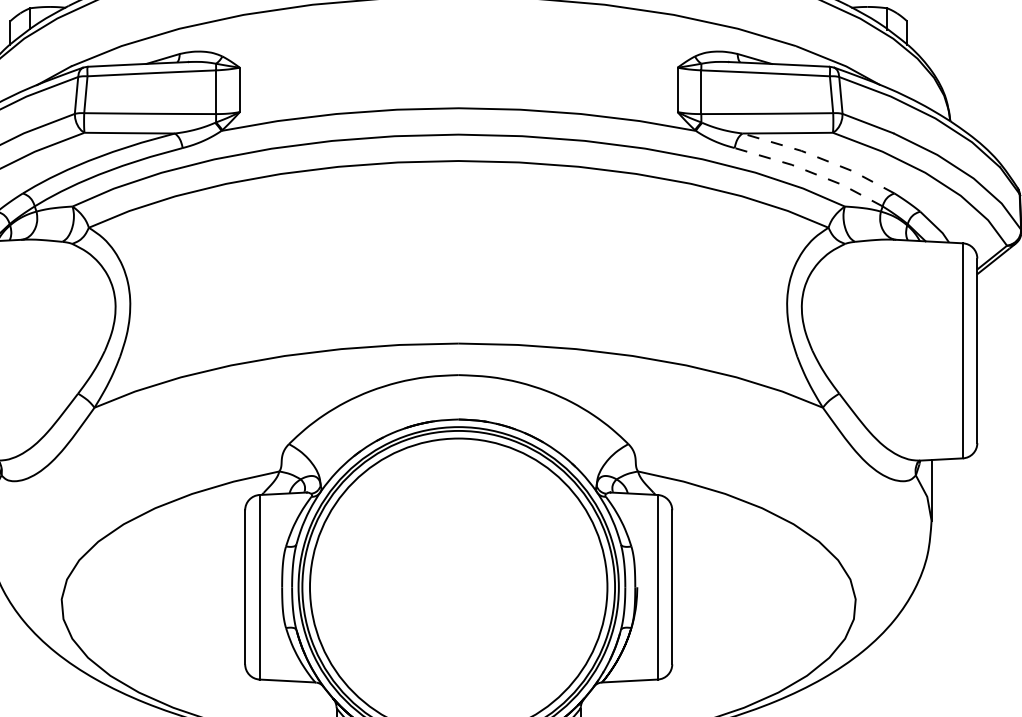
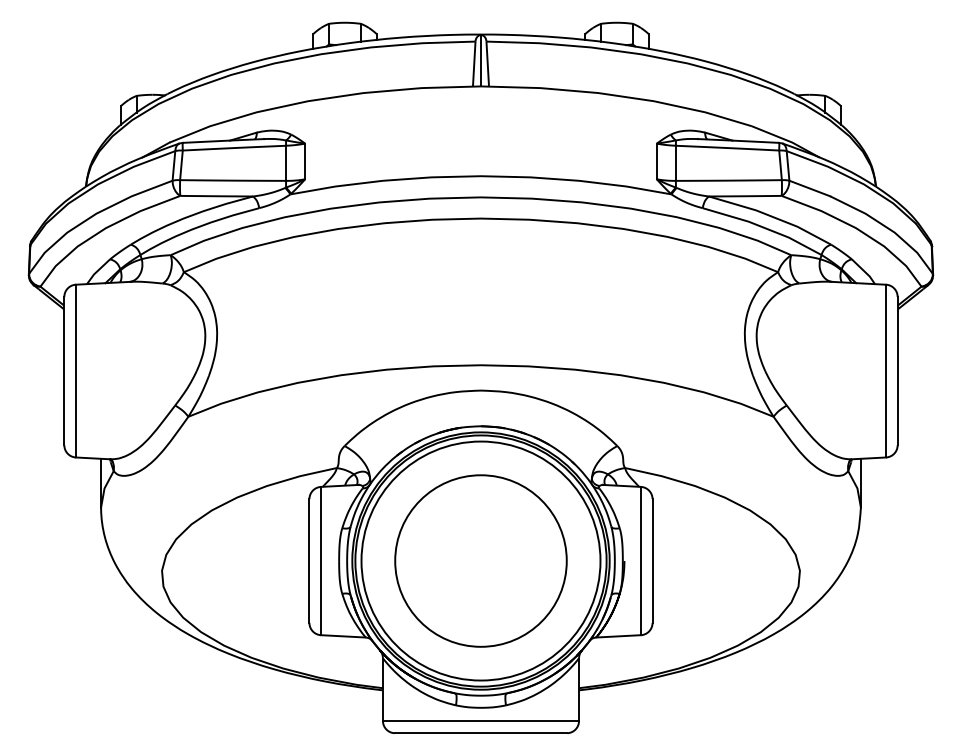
line: (819, 158) -> (770, 216), dashed -> solid
line: (810, 172) -> (763, 227), dashed -> solid
circle: (458, 586) -> (480, 560), added

